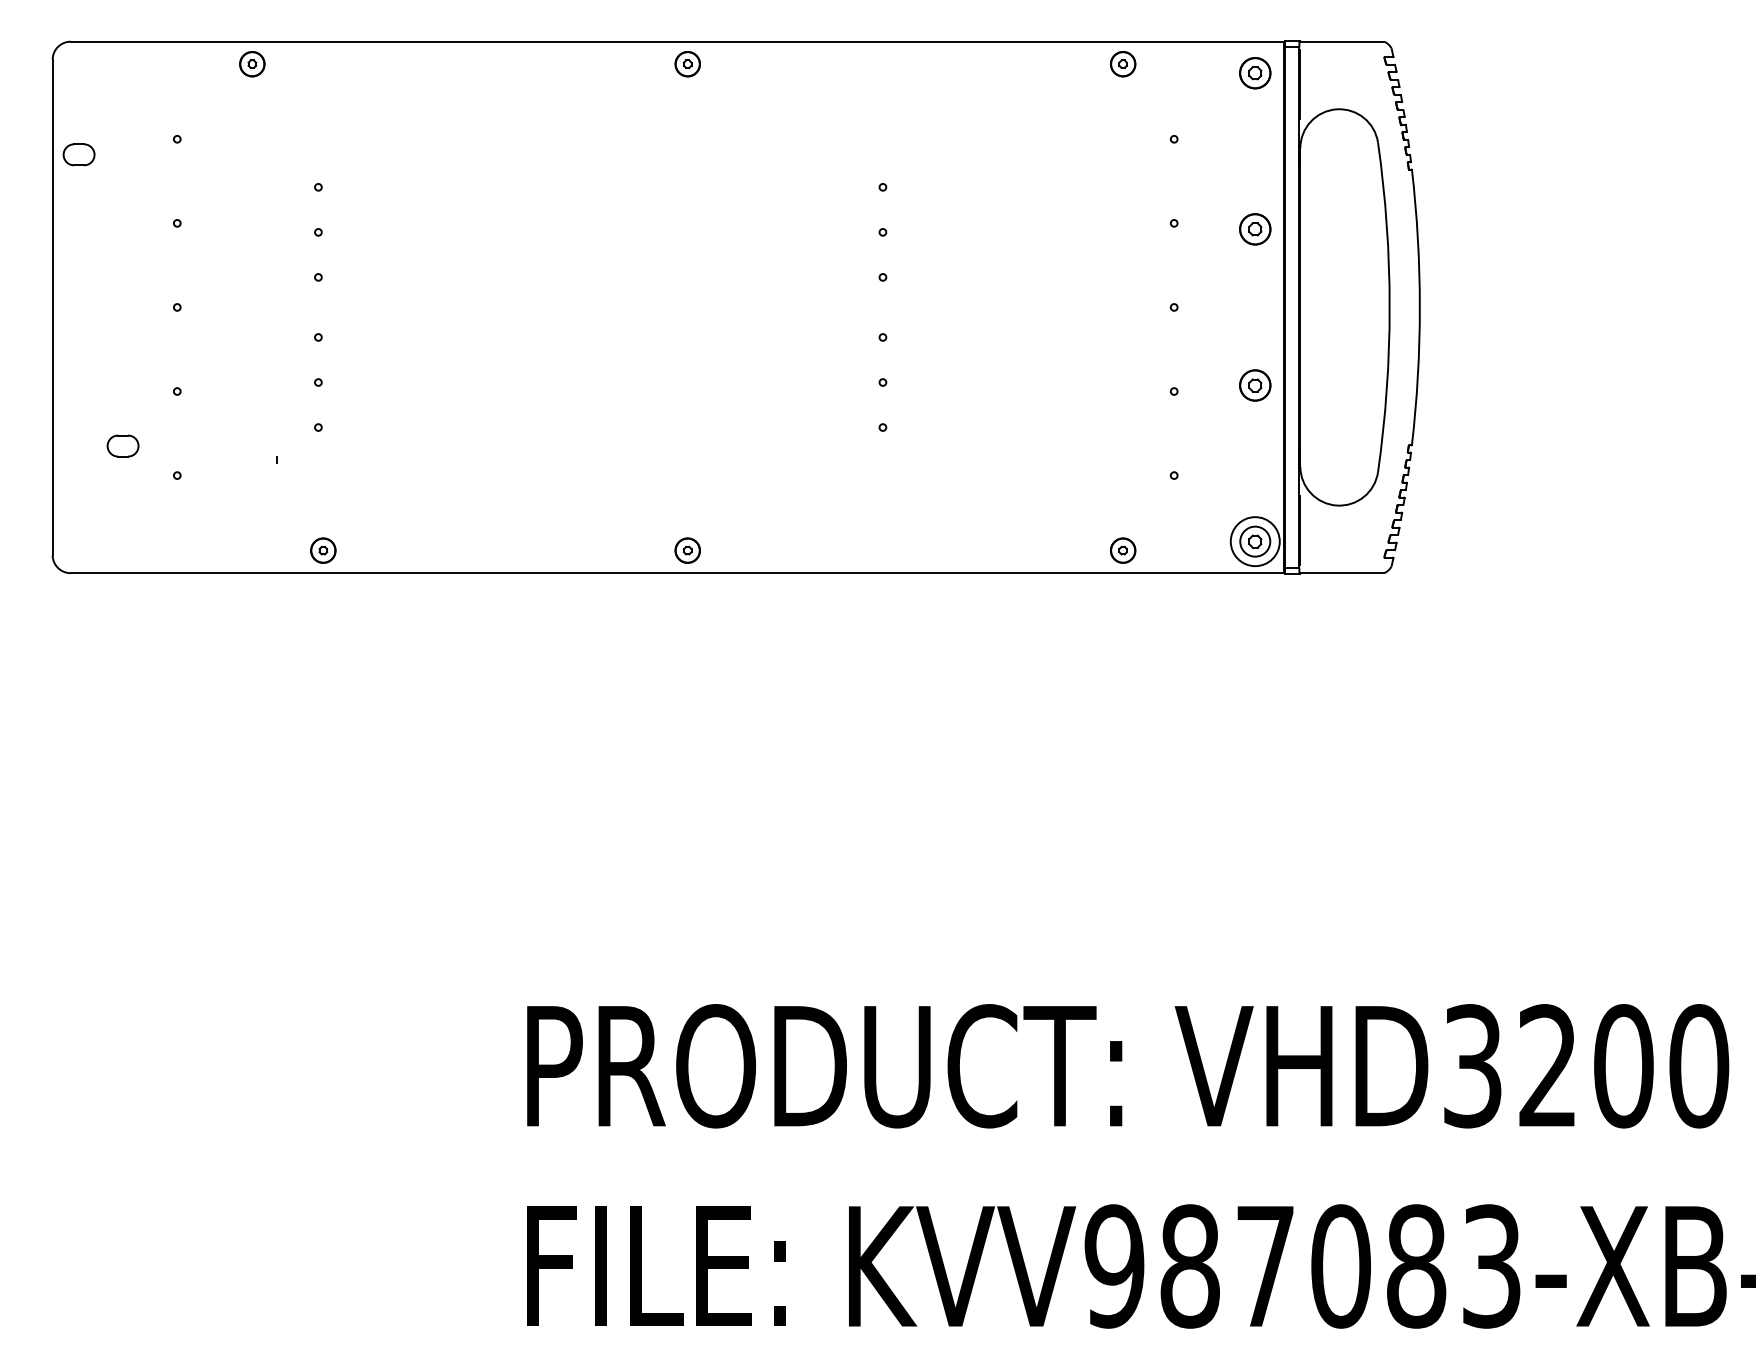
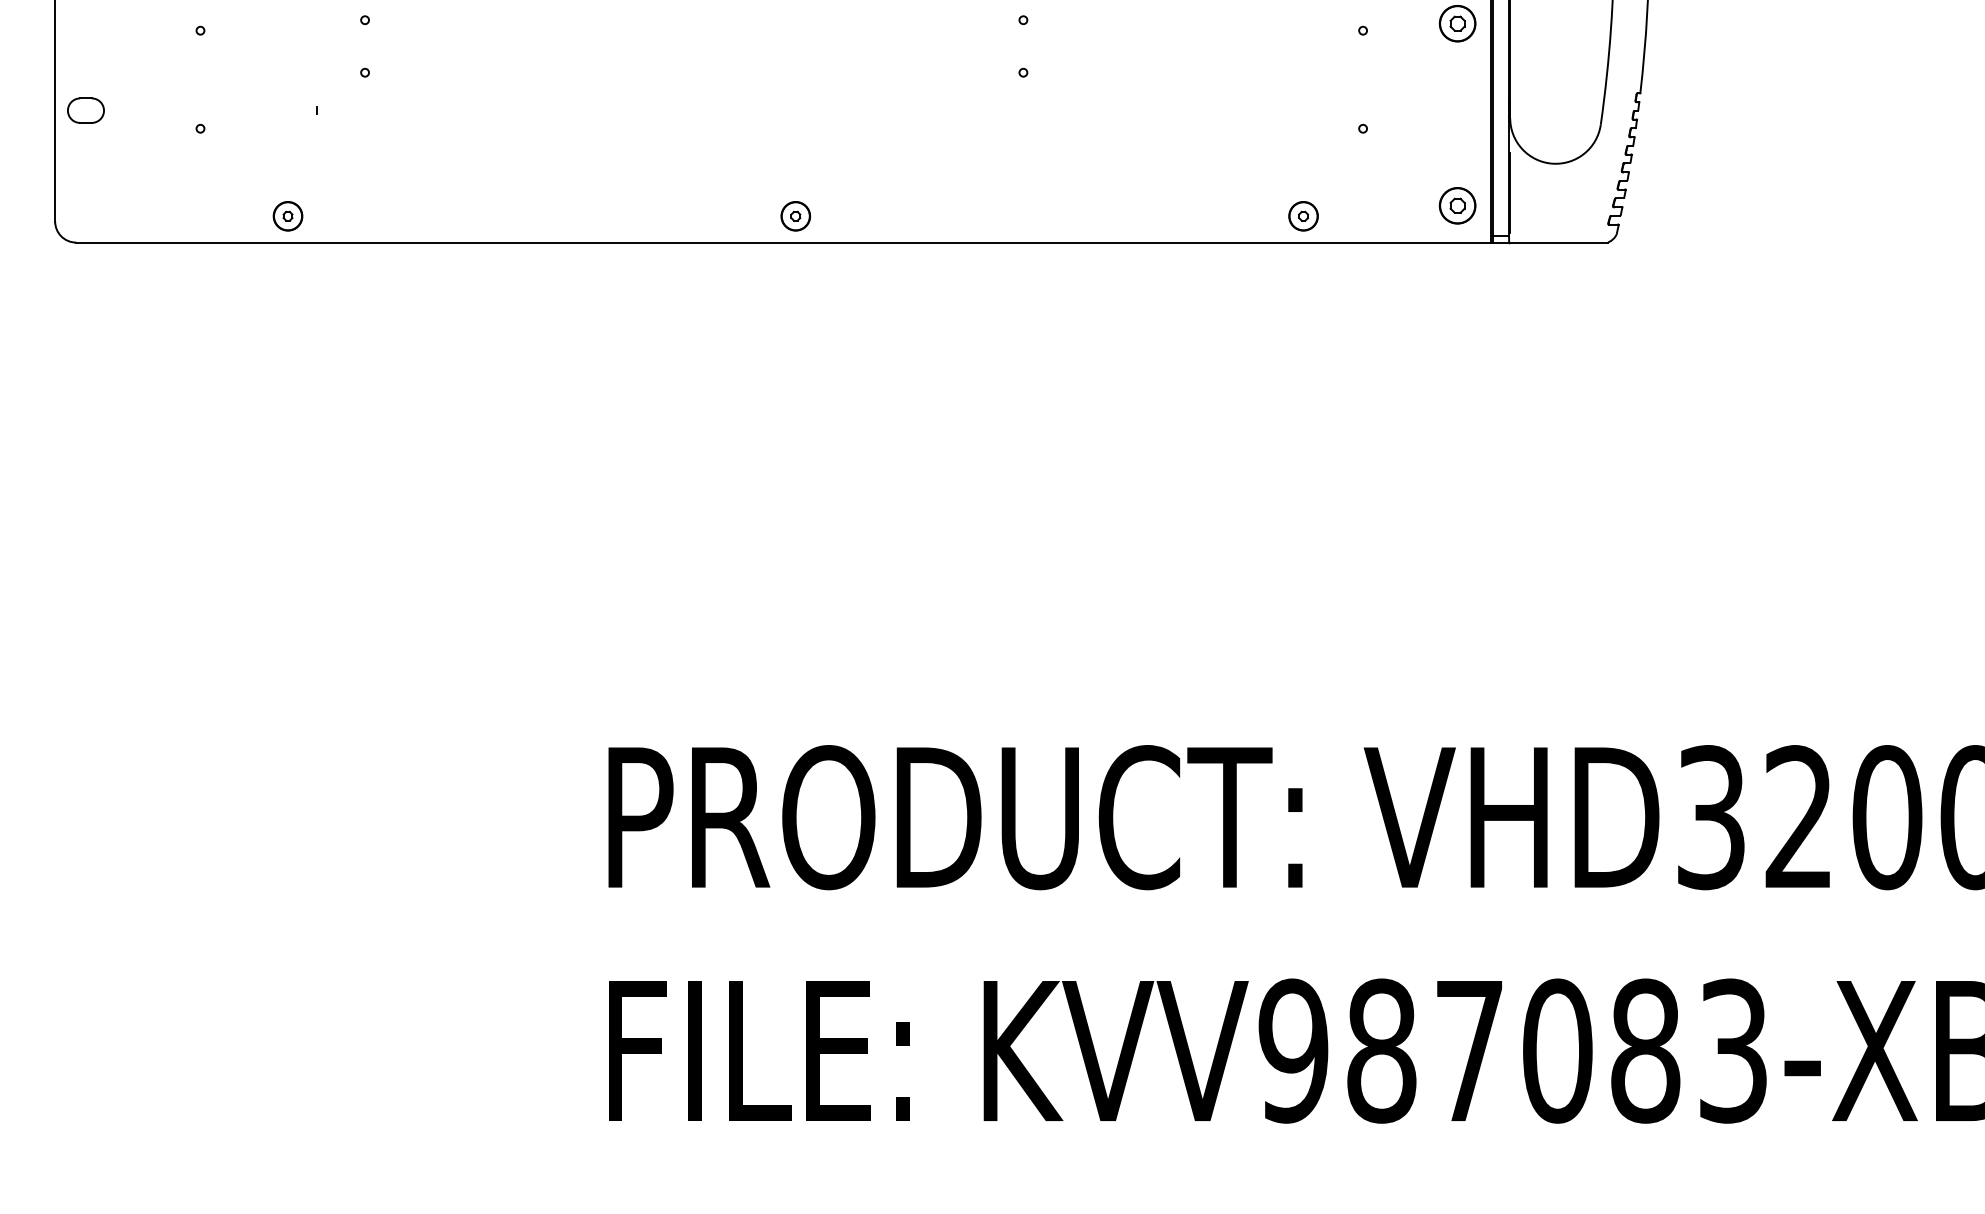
part: (122, 445) -> (85, 110), moved
circle: (1254, 541) -> (1456, 205), size x0.62
part: (323, 550) -> (288, 216), moved

